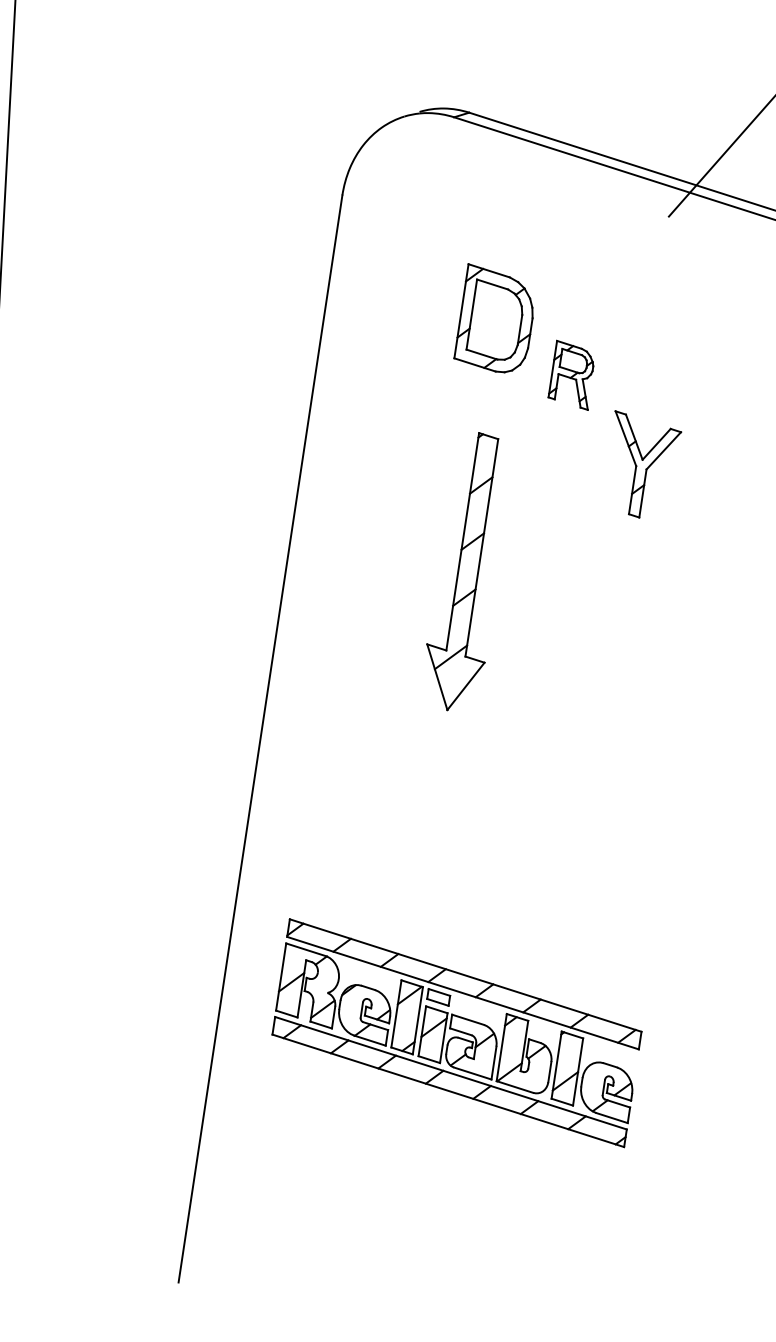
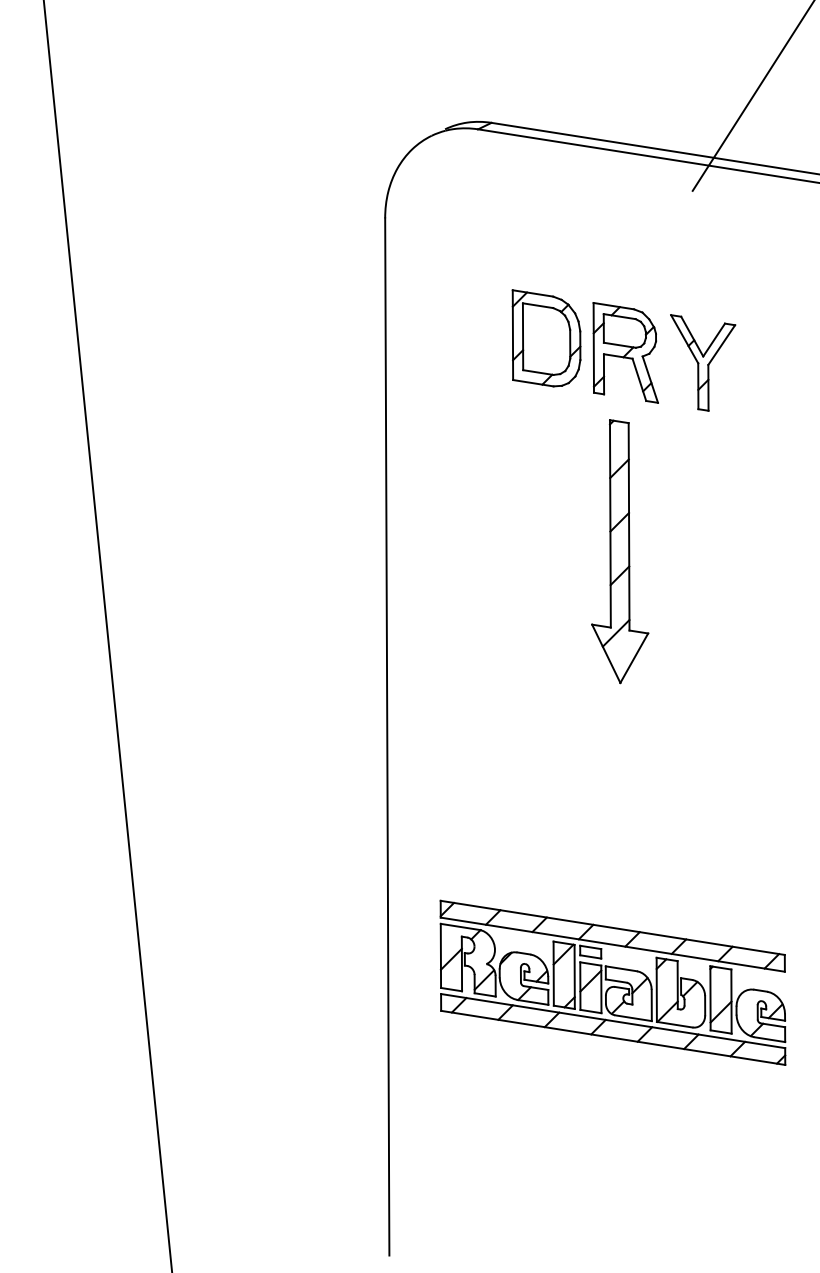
part: (496, 320) -> (546, 338), moved
part: (572, 374) -> (625, 352), size x1.67
part: (641, 466) -> (703, 362), moved
part: (468, 572) -> (620, 551), moved

